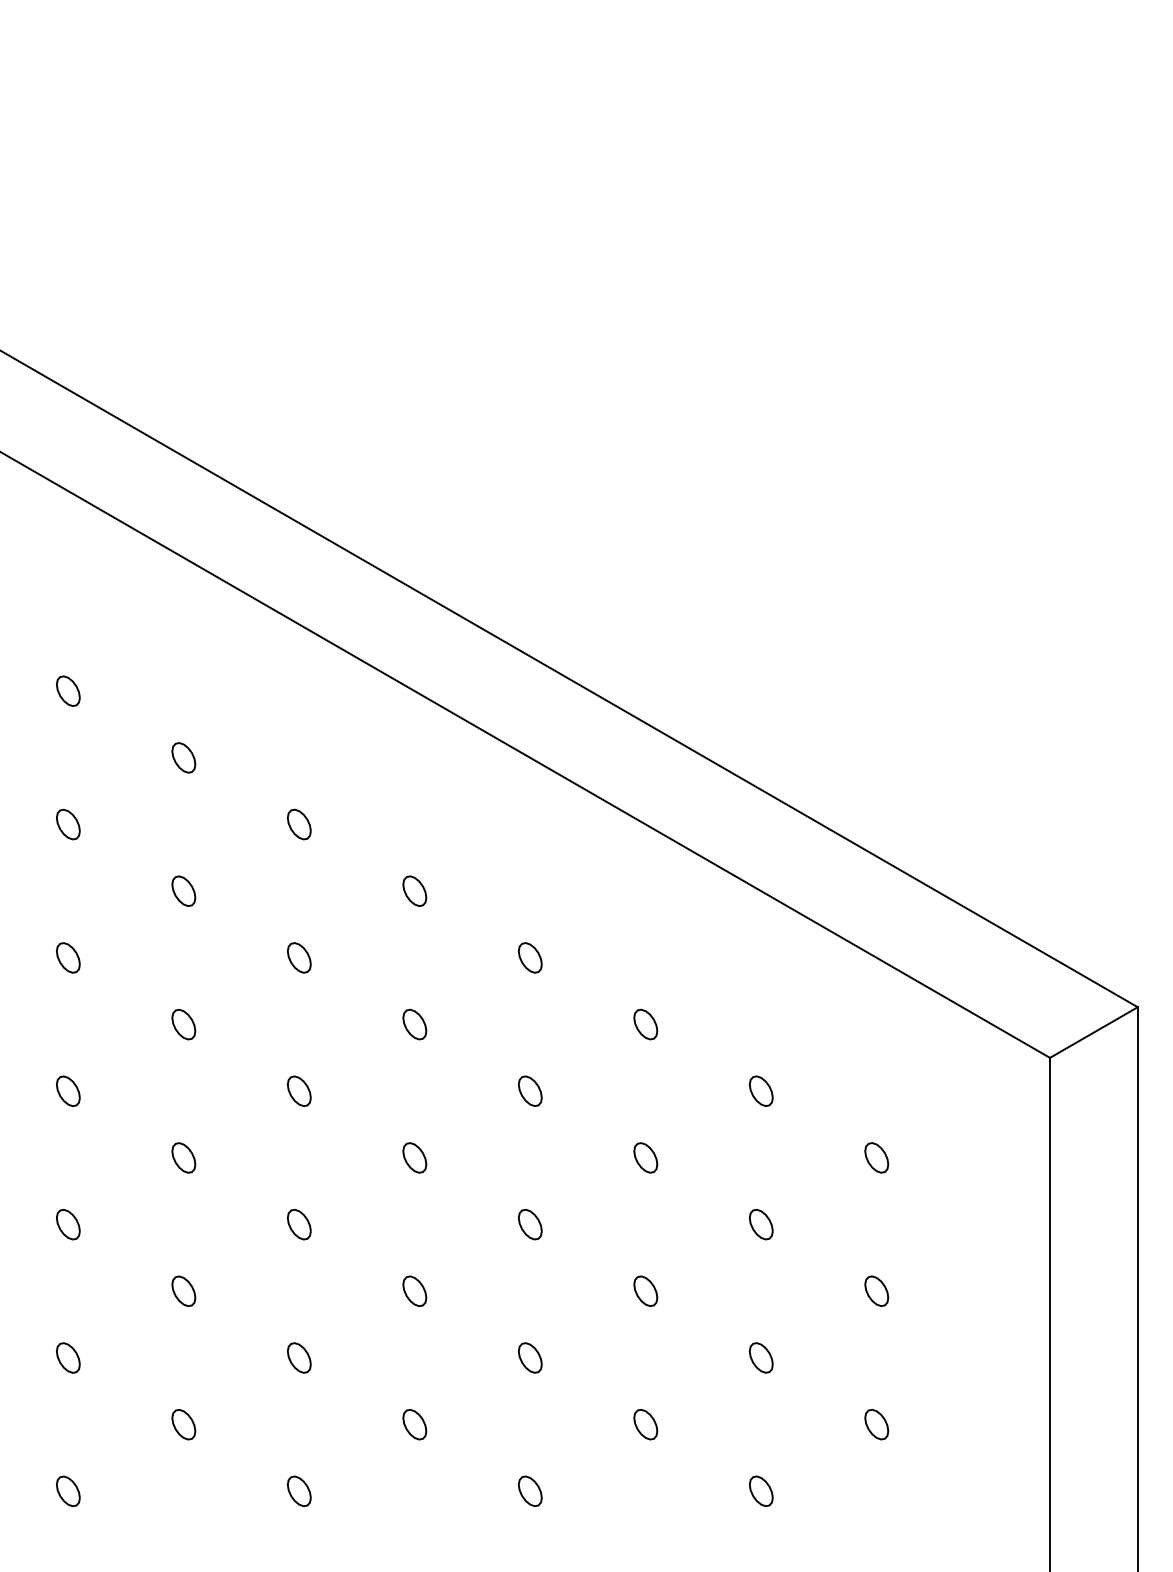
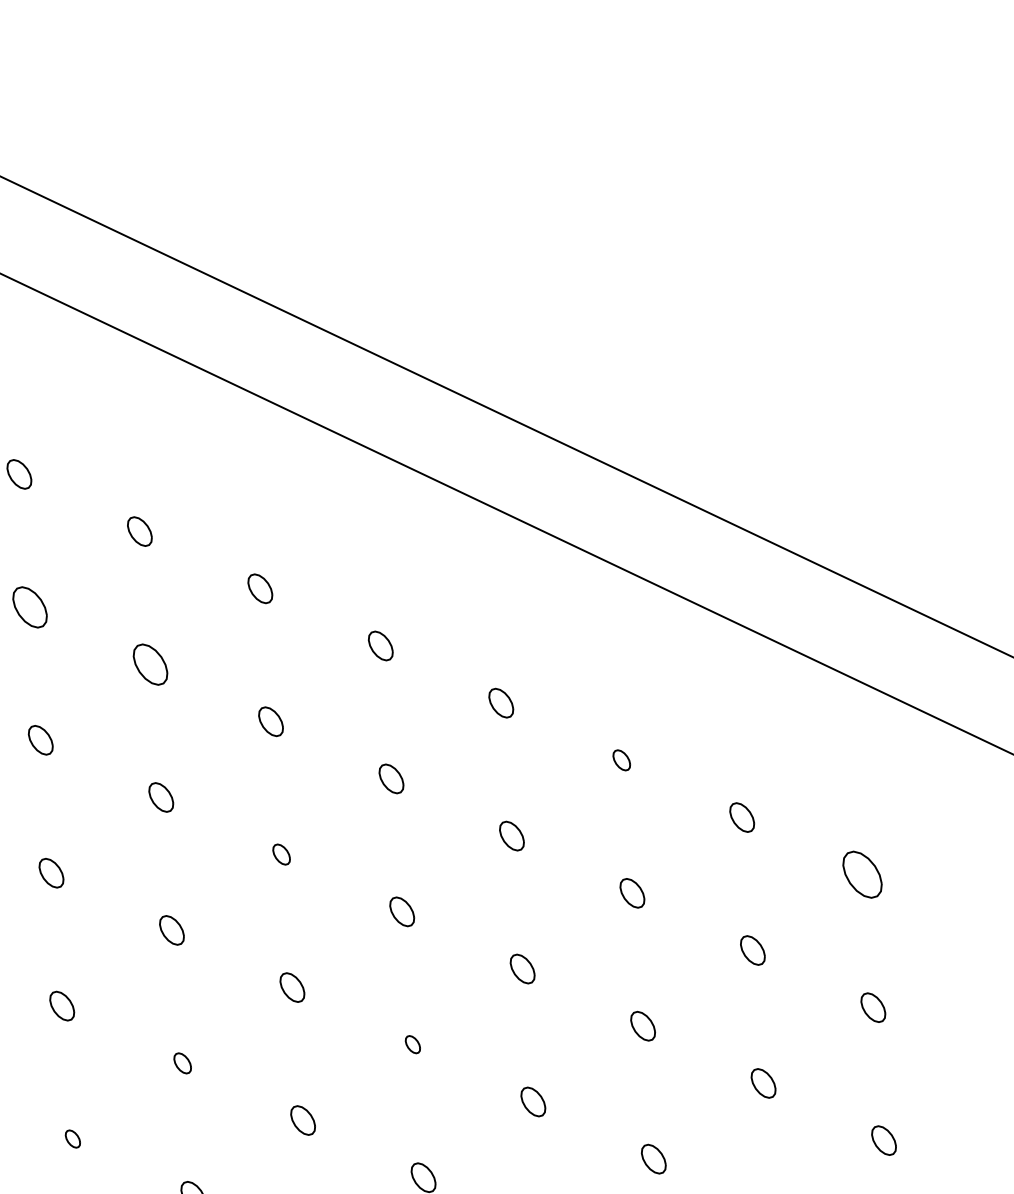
part: (68, 824) -> (30, 607), size x1.4
part: (183, 890) -> (150, 663), size x1.4
part: (645, 1024) -> (621, 760), size x0.7
part: (298, 1090) -> (280, 853), size x0.7
part: (876, 1157) -> (862, 874), size x1.6
part: (414, 1290) -> (412, 1044), size x0.6
part: (183, 1291) -> (182, 1063), size x0.7
part: (68, 1357) -> (73, 1138), size x0.6

